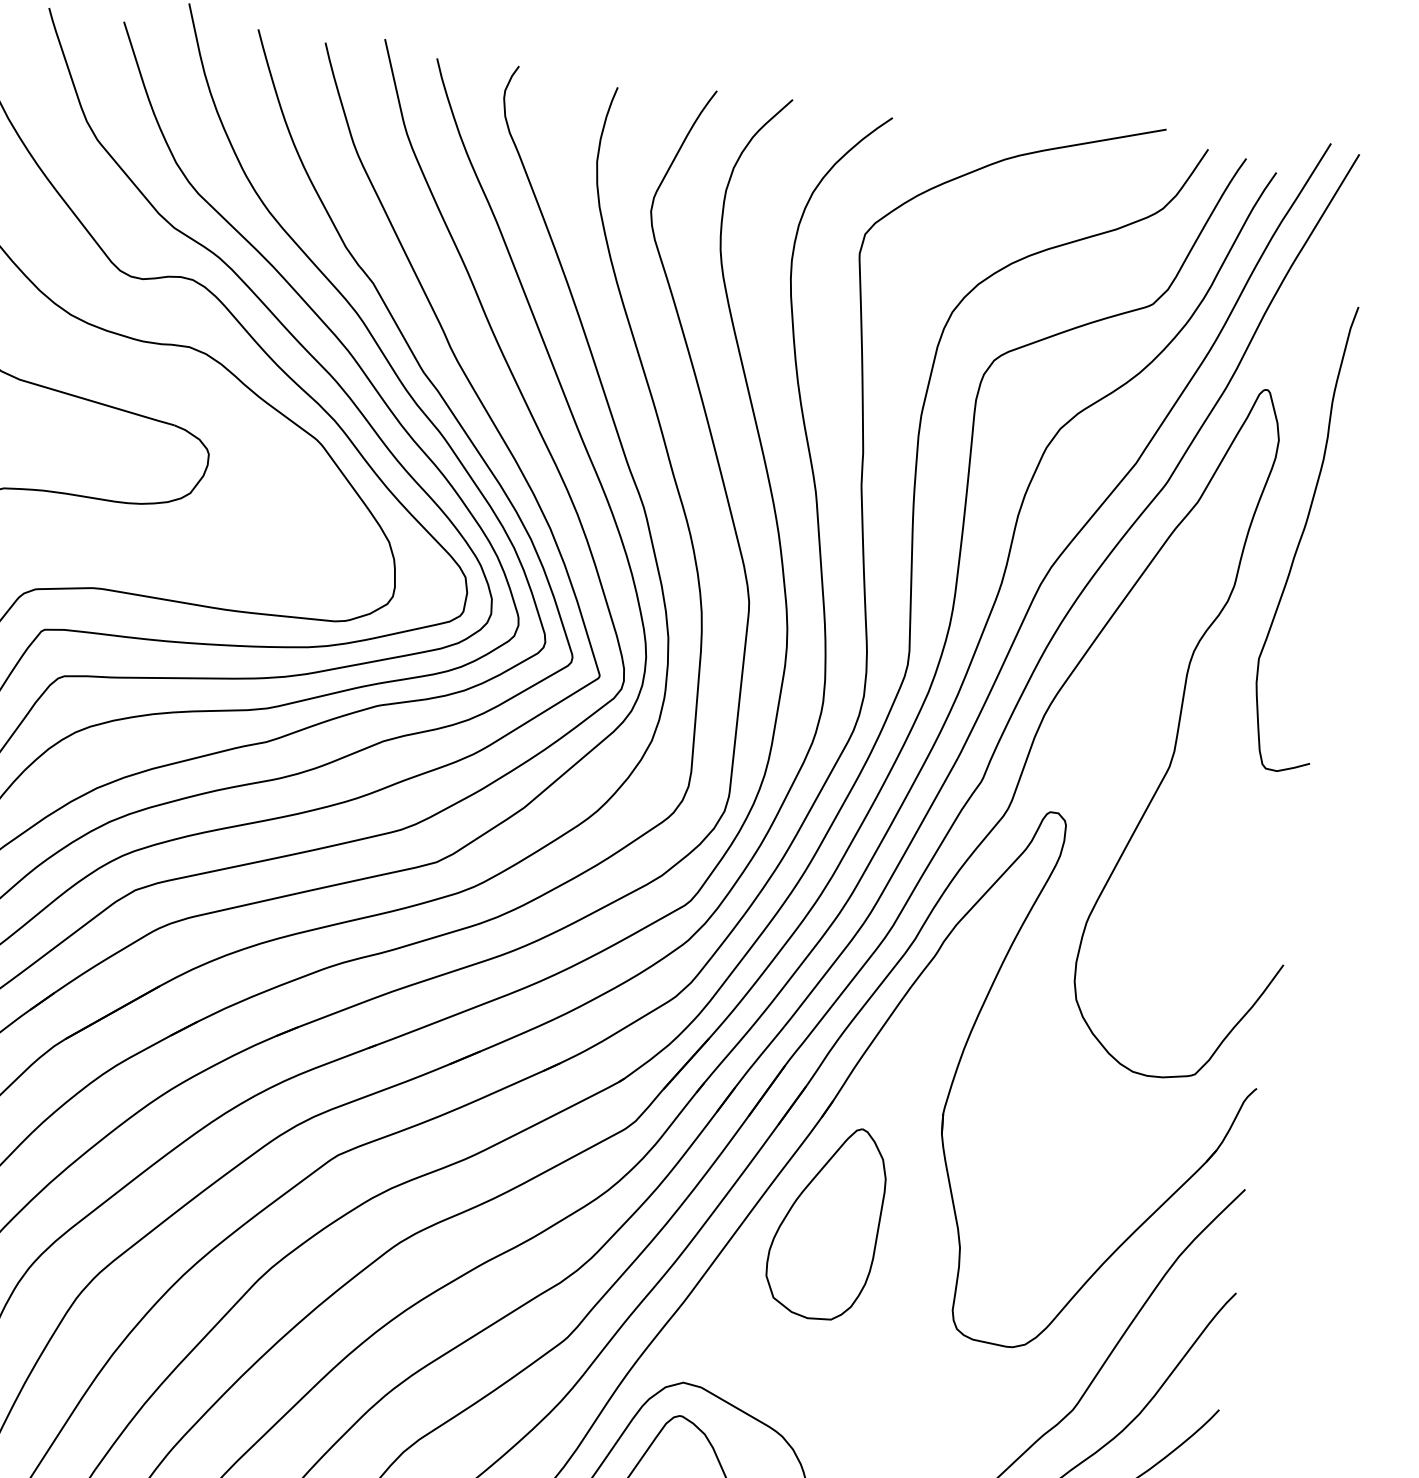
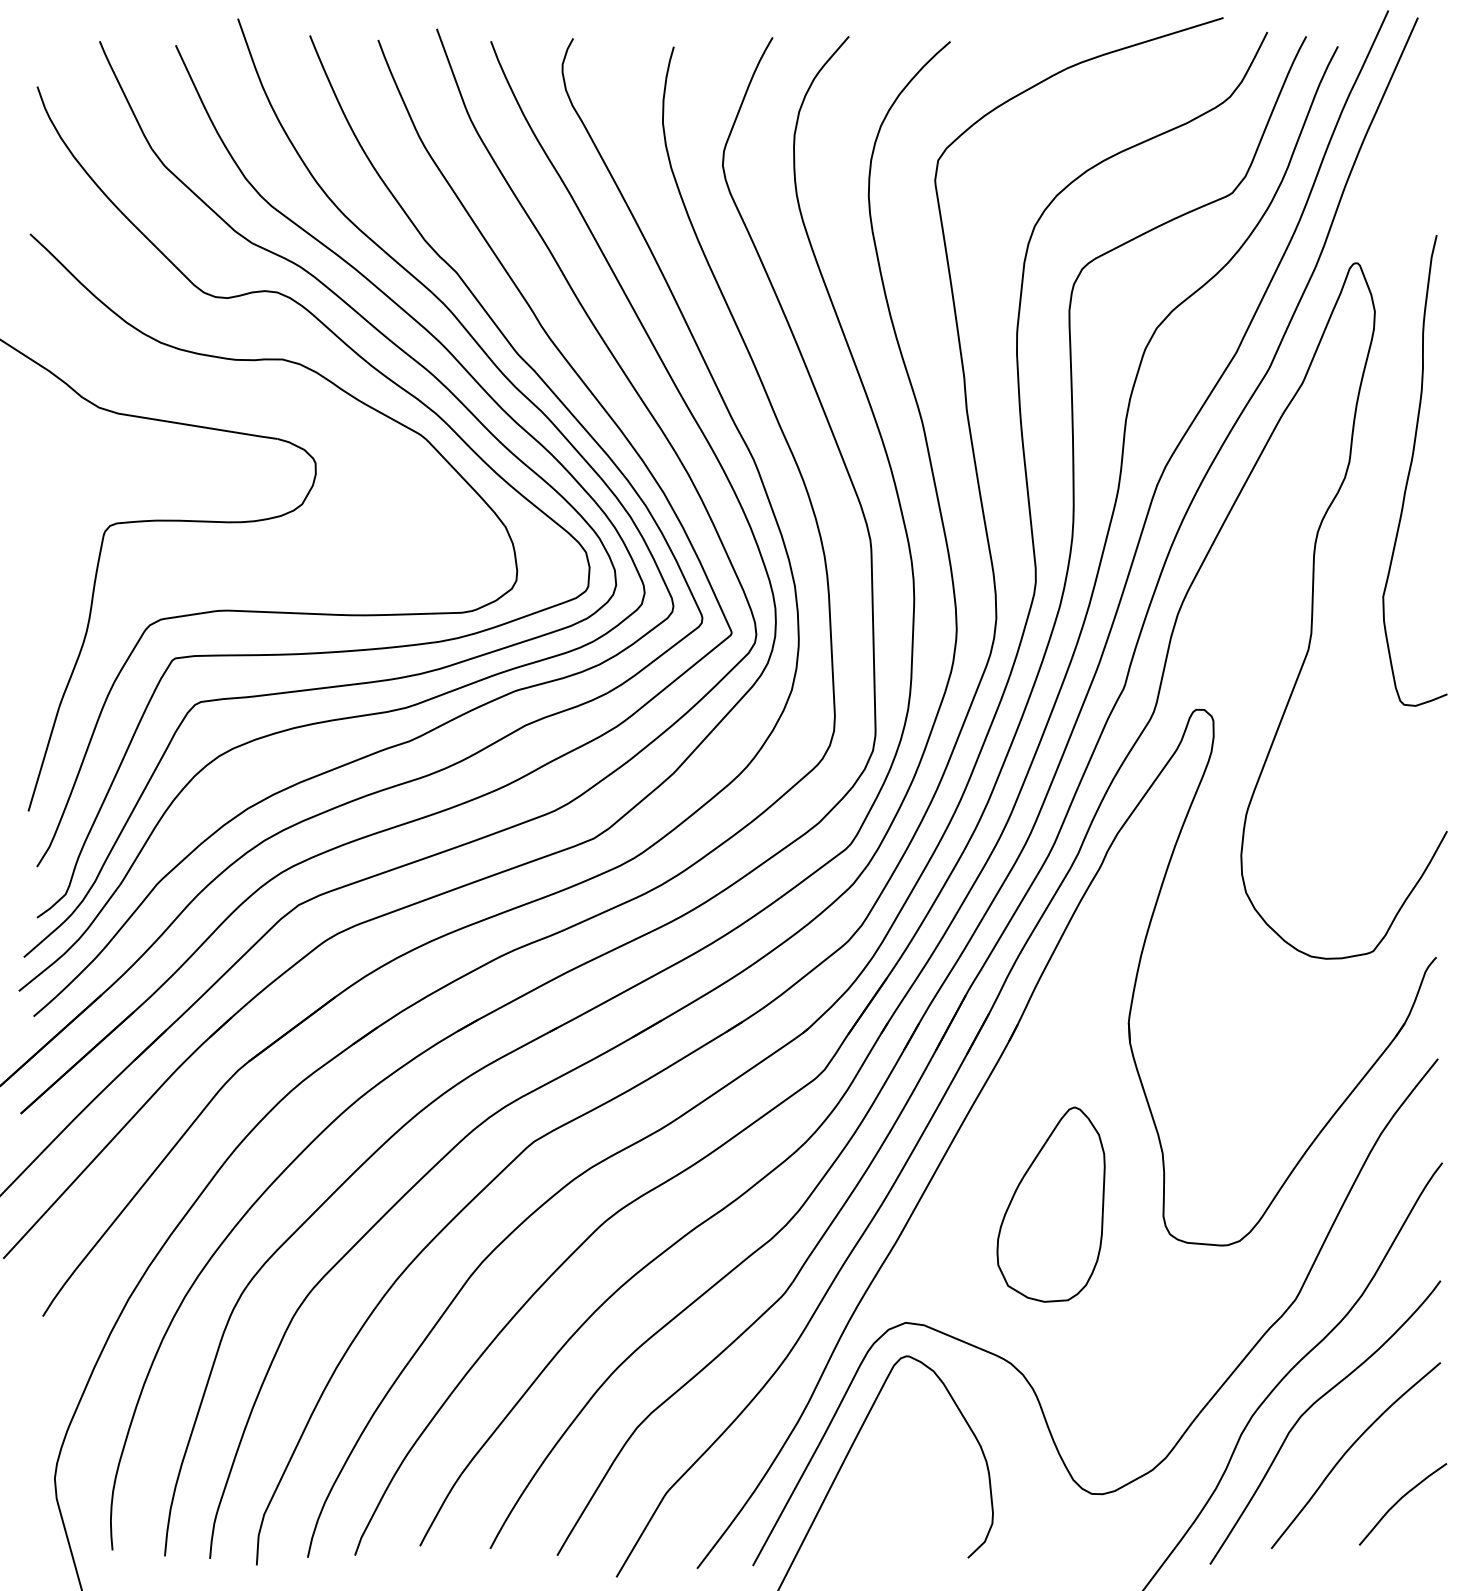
curve: (1302, 537) -> (1410, 470), moved
part: (825, 1222) -> (1050, 1204), moved

